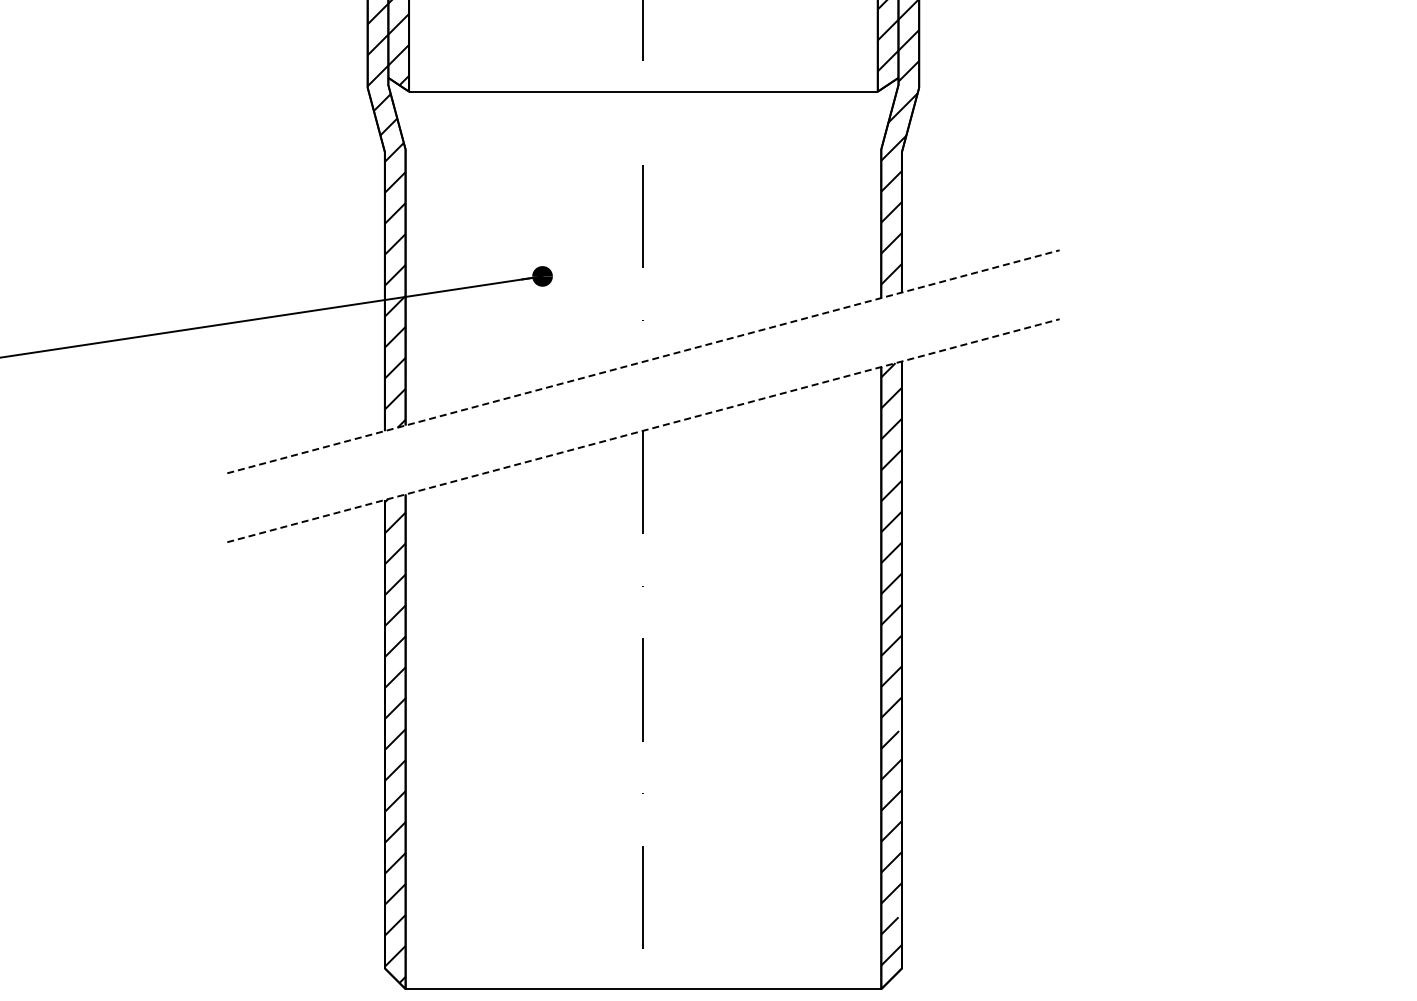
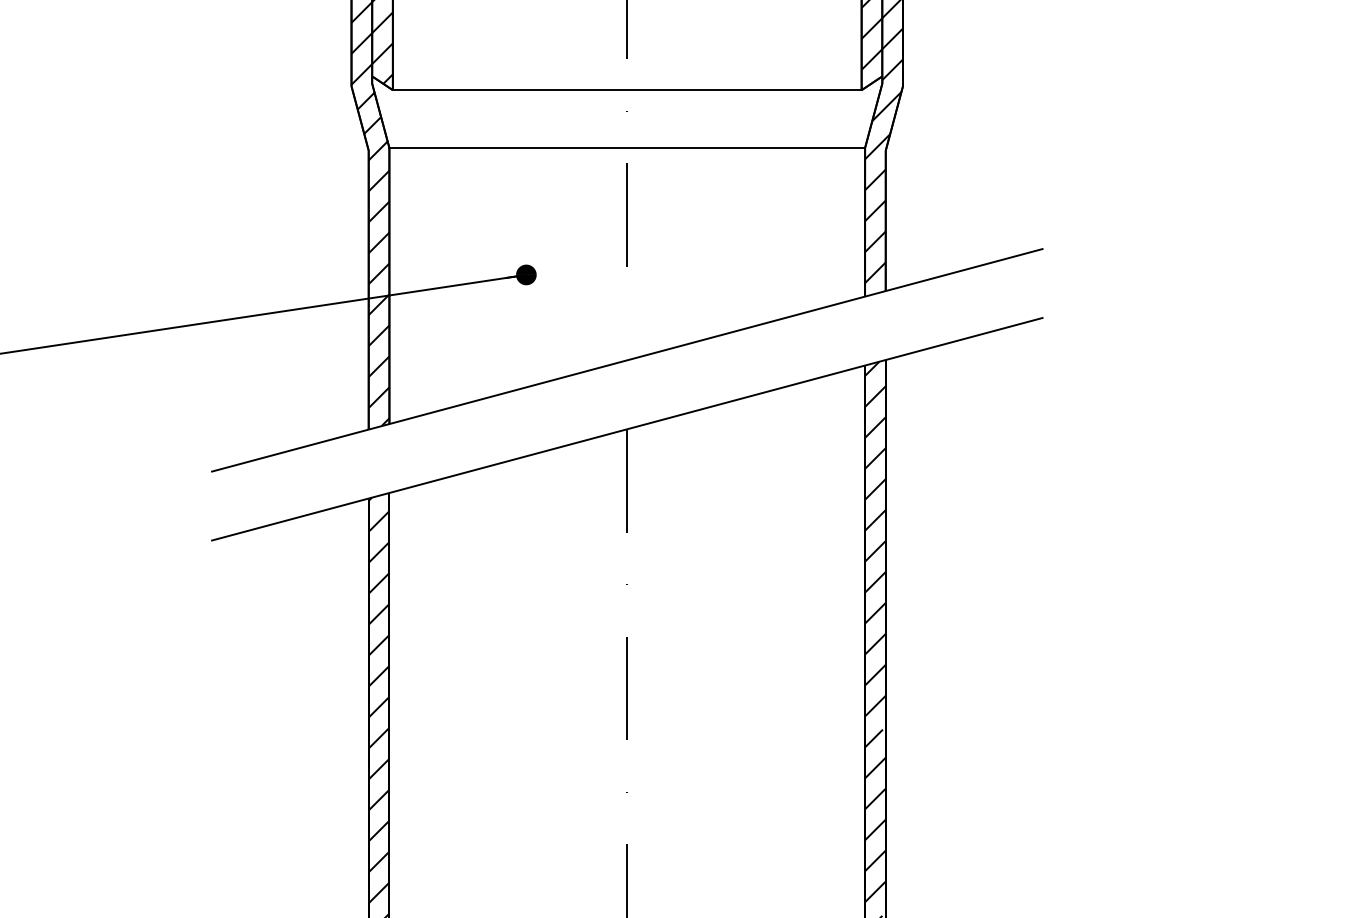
line: (643, 149) -> (627, 148), added
line: (643, 361) -> (627, 360), dashed -> solid
line: (643, 430) -> (627, 429), dashed -> solid

